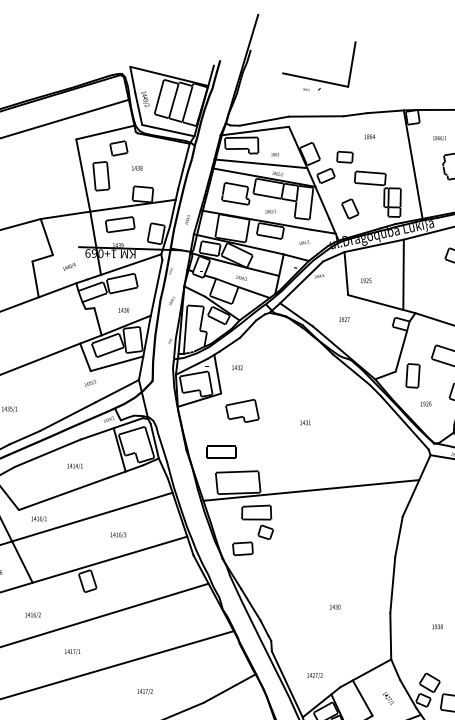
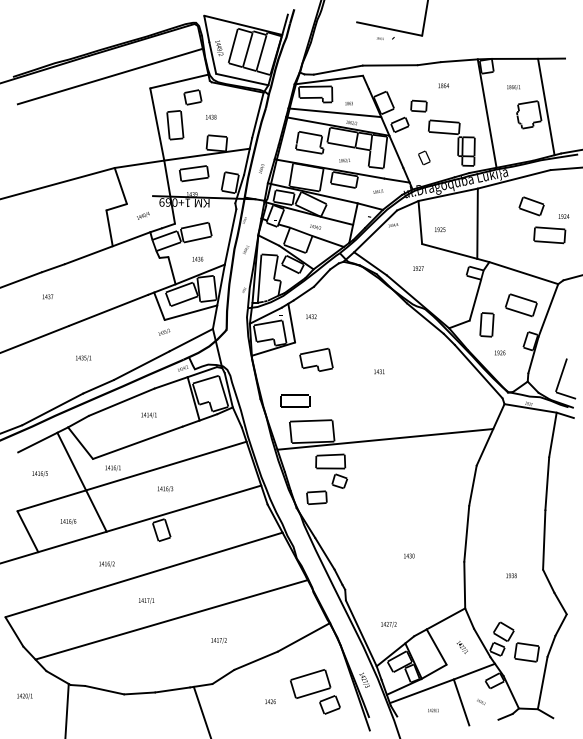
part: (350, 208) -> (424, 157), size x0.7
line: (131, 264) -> (205, 213), removed
text: (118, 534) -> (165, 488), moved

